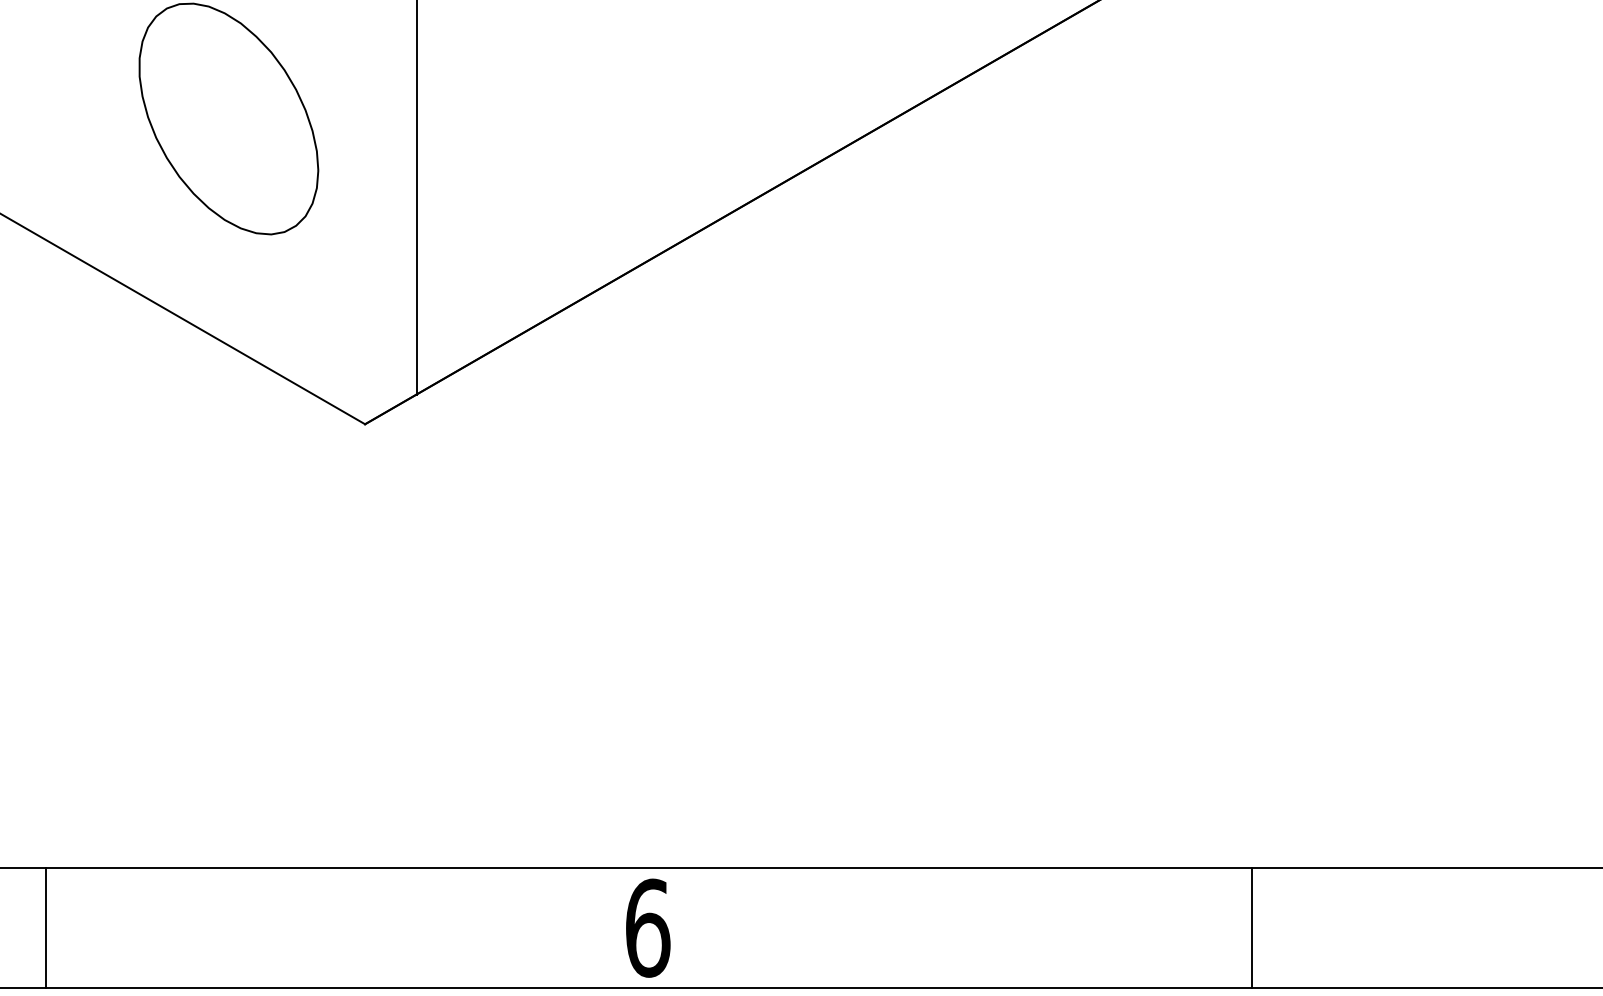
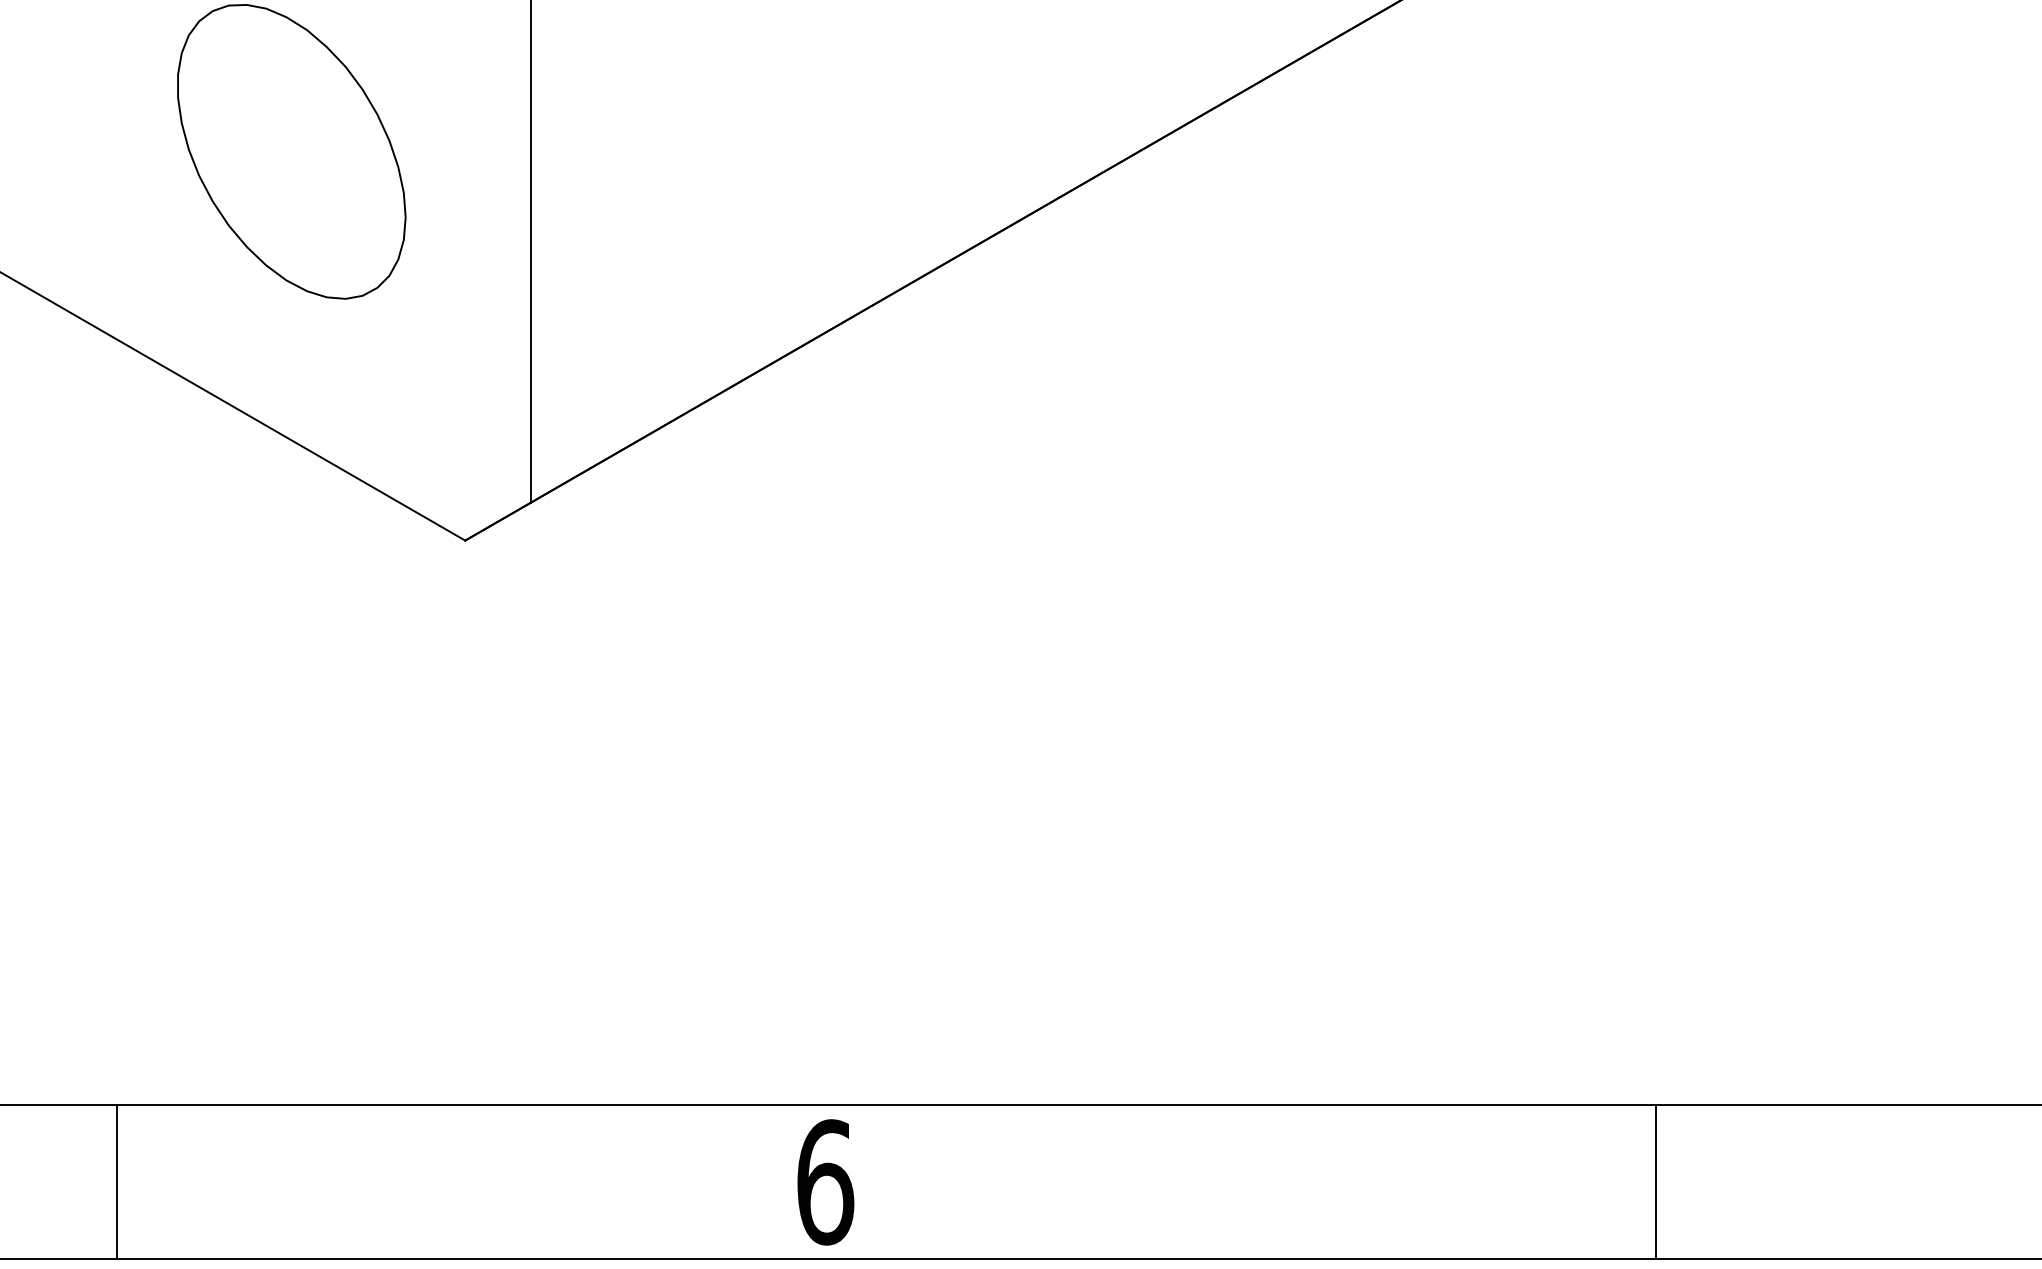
line: (45, 927) -> (116, 1181), moved
line: (1251, 927) -> (1655, 1181), moved

